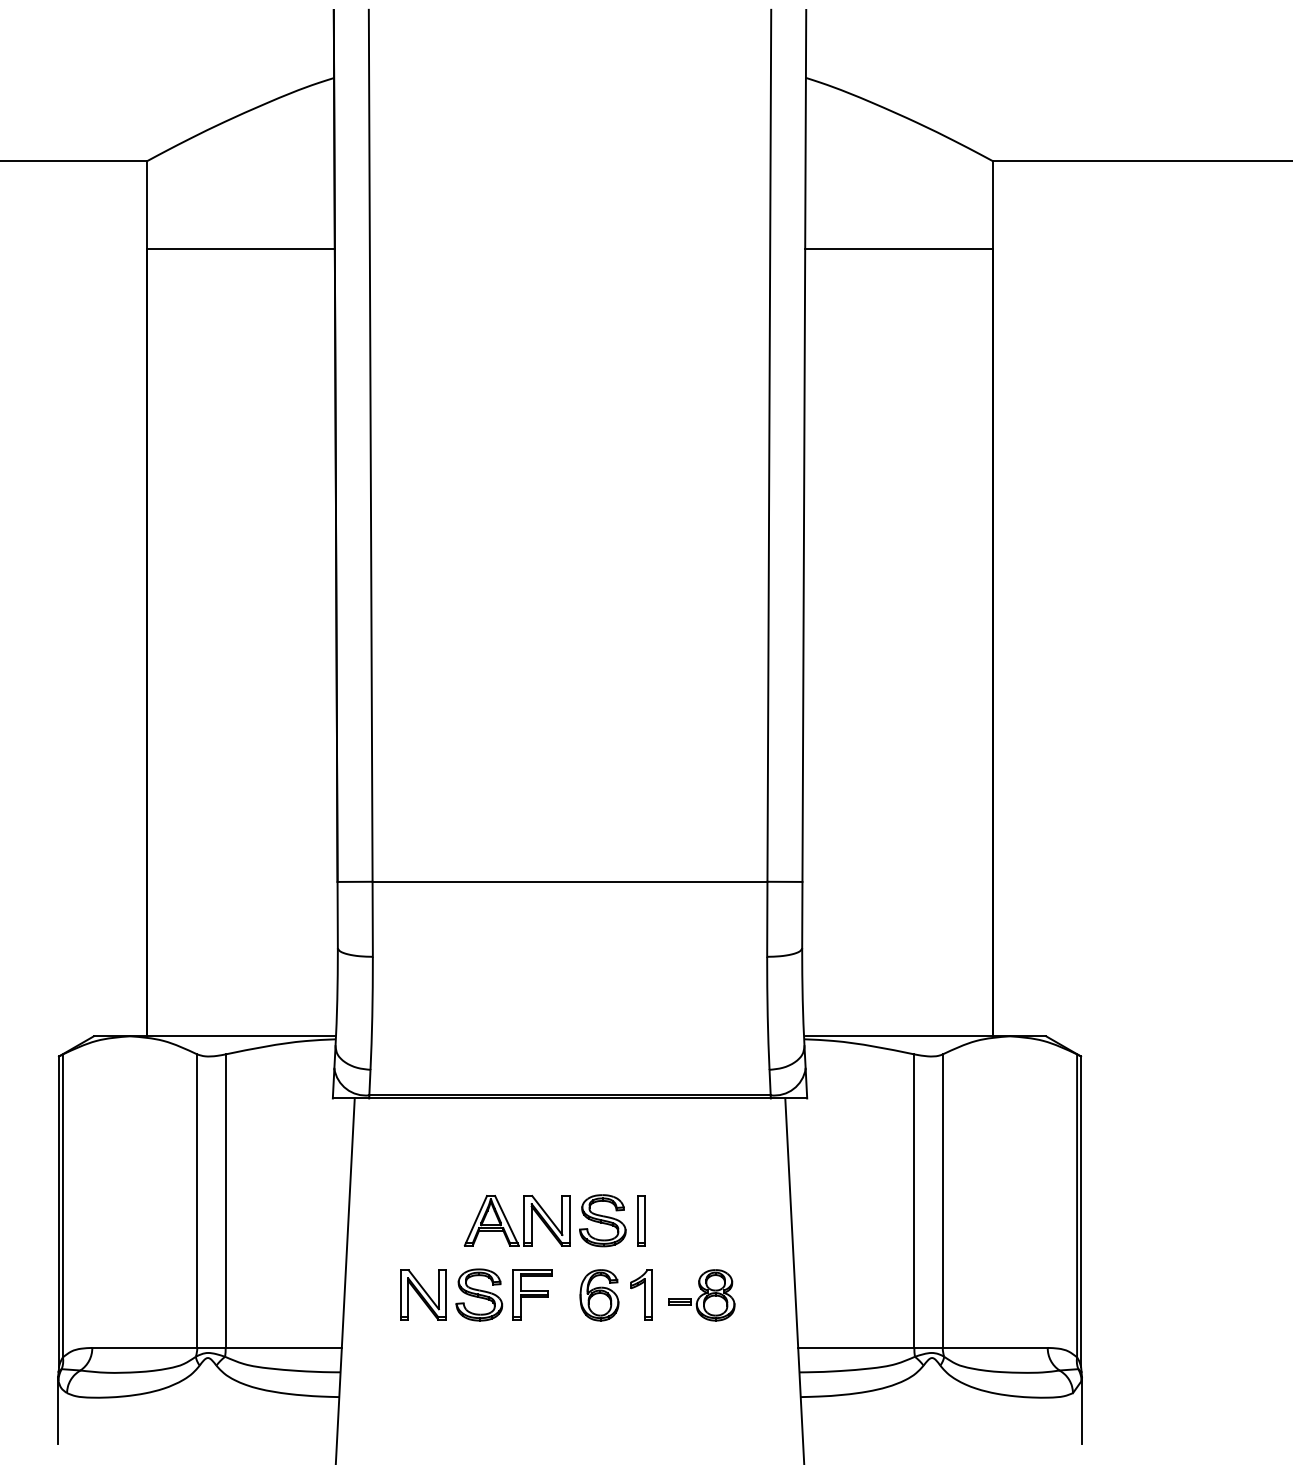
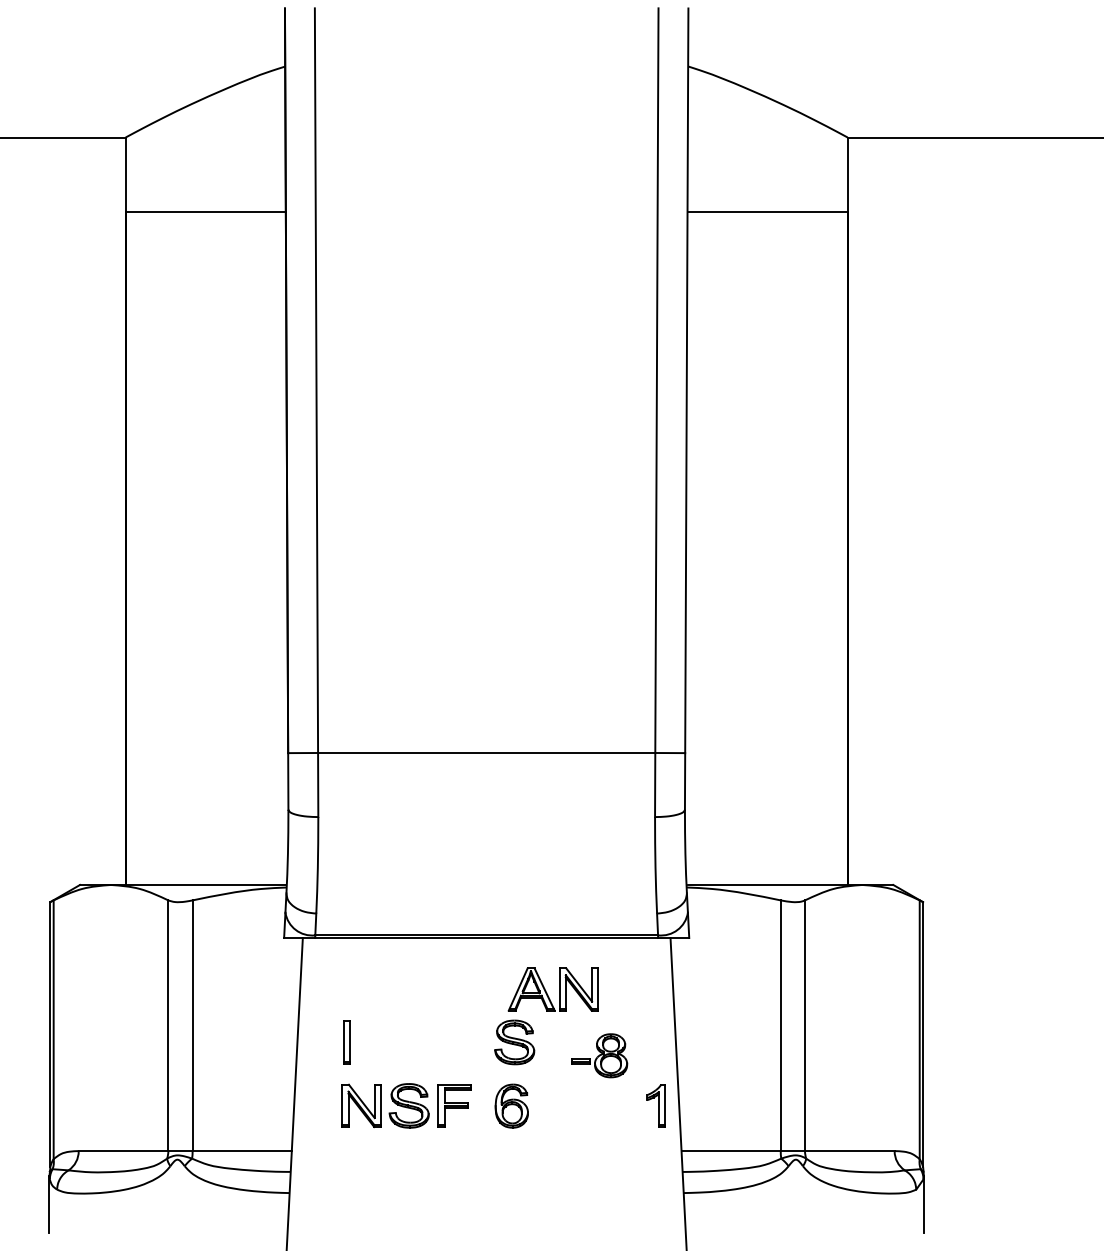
part: (523, 1220) -> (558, 989), moved
part: (641, 1220) -> (347, 1042), moved
part: (641, 1294) -> (656, 1105), moved
part: (701, 1295) -> (598, 1055), moved

